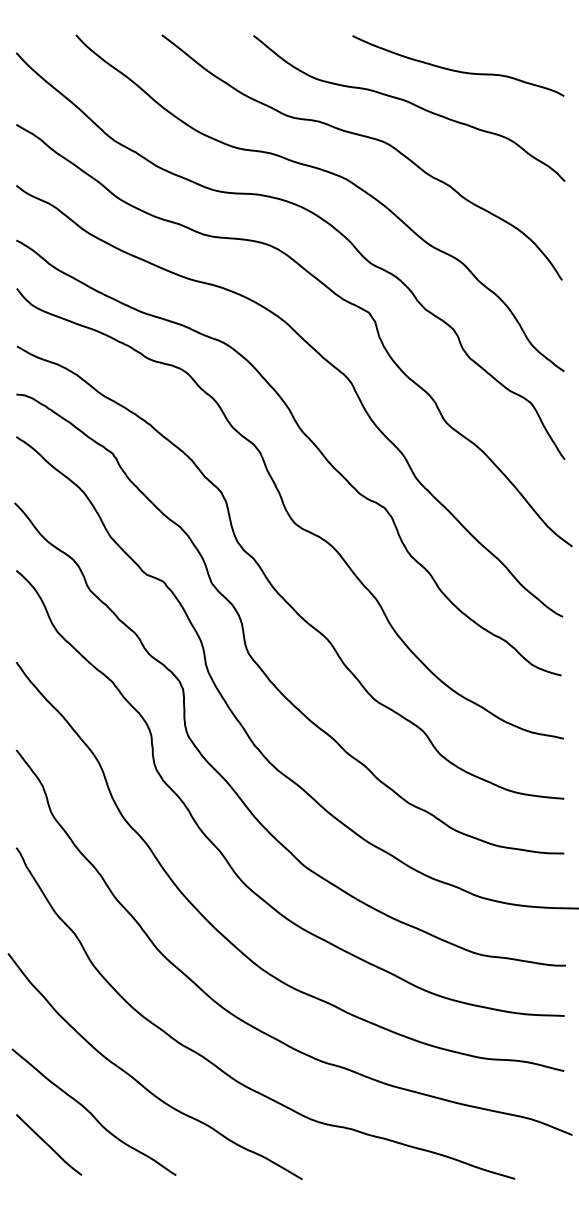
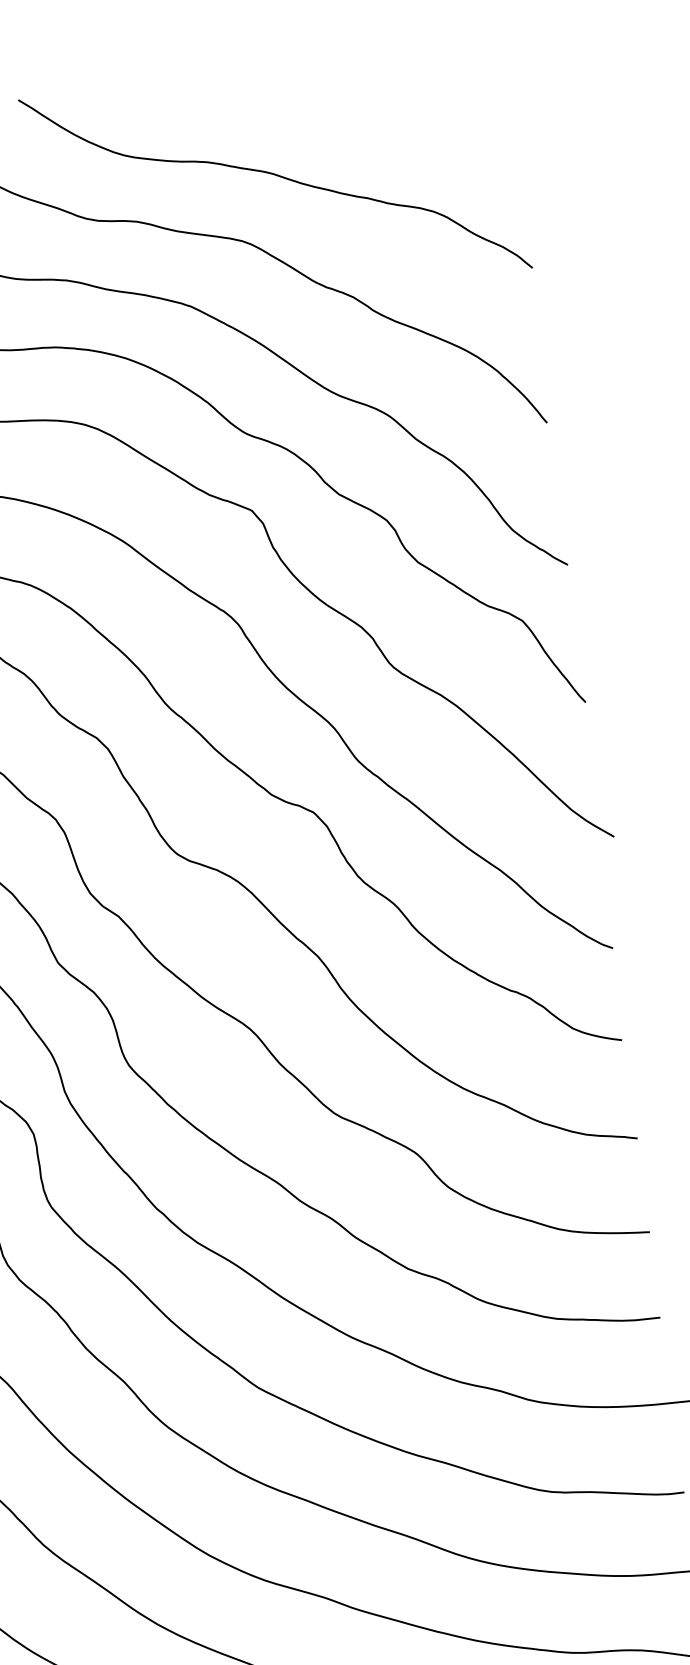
curve: (458, 70) -> (345, 115), removed

